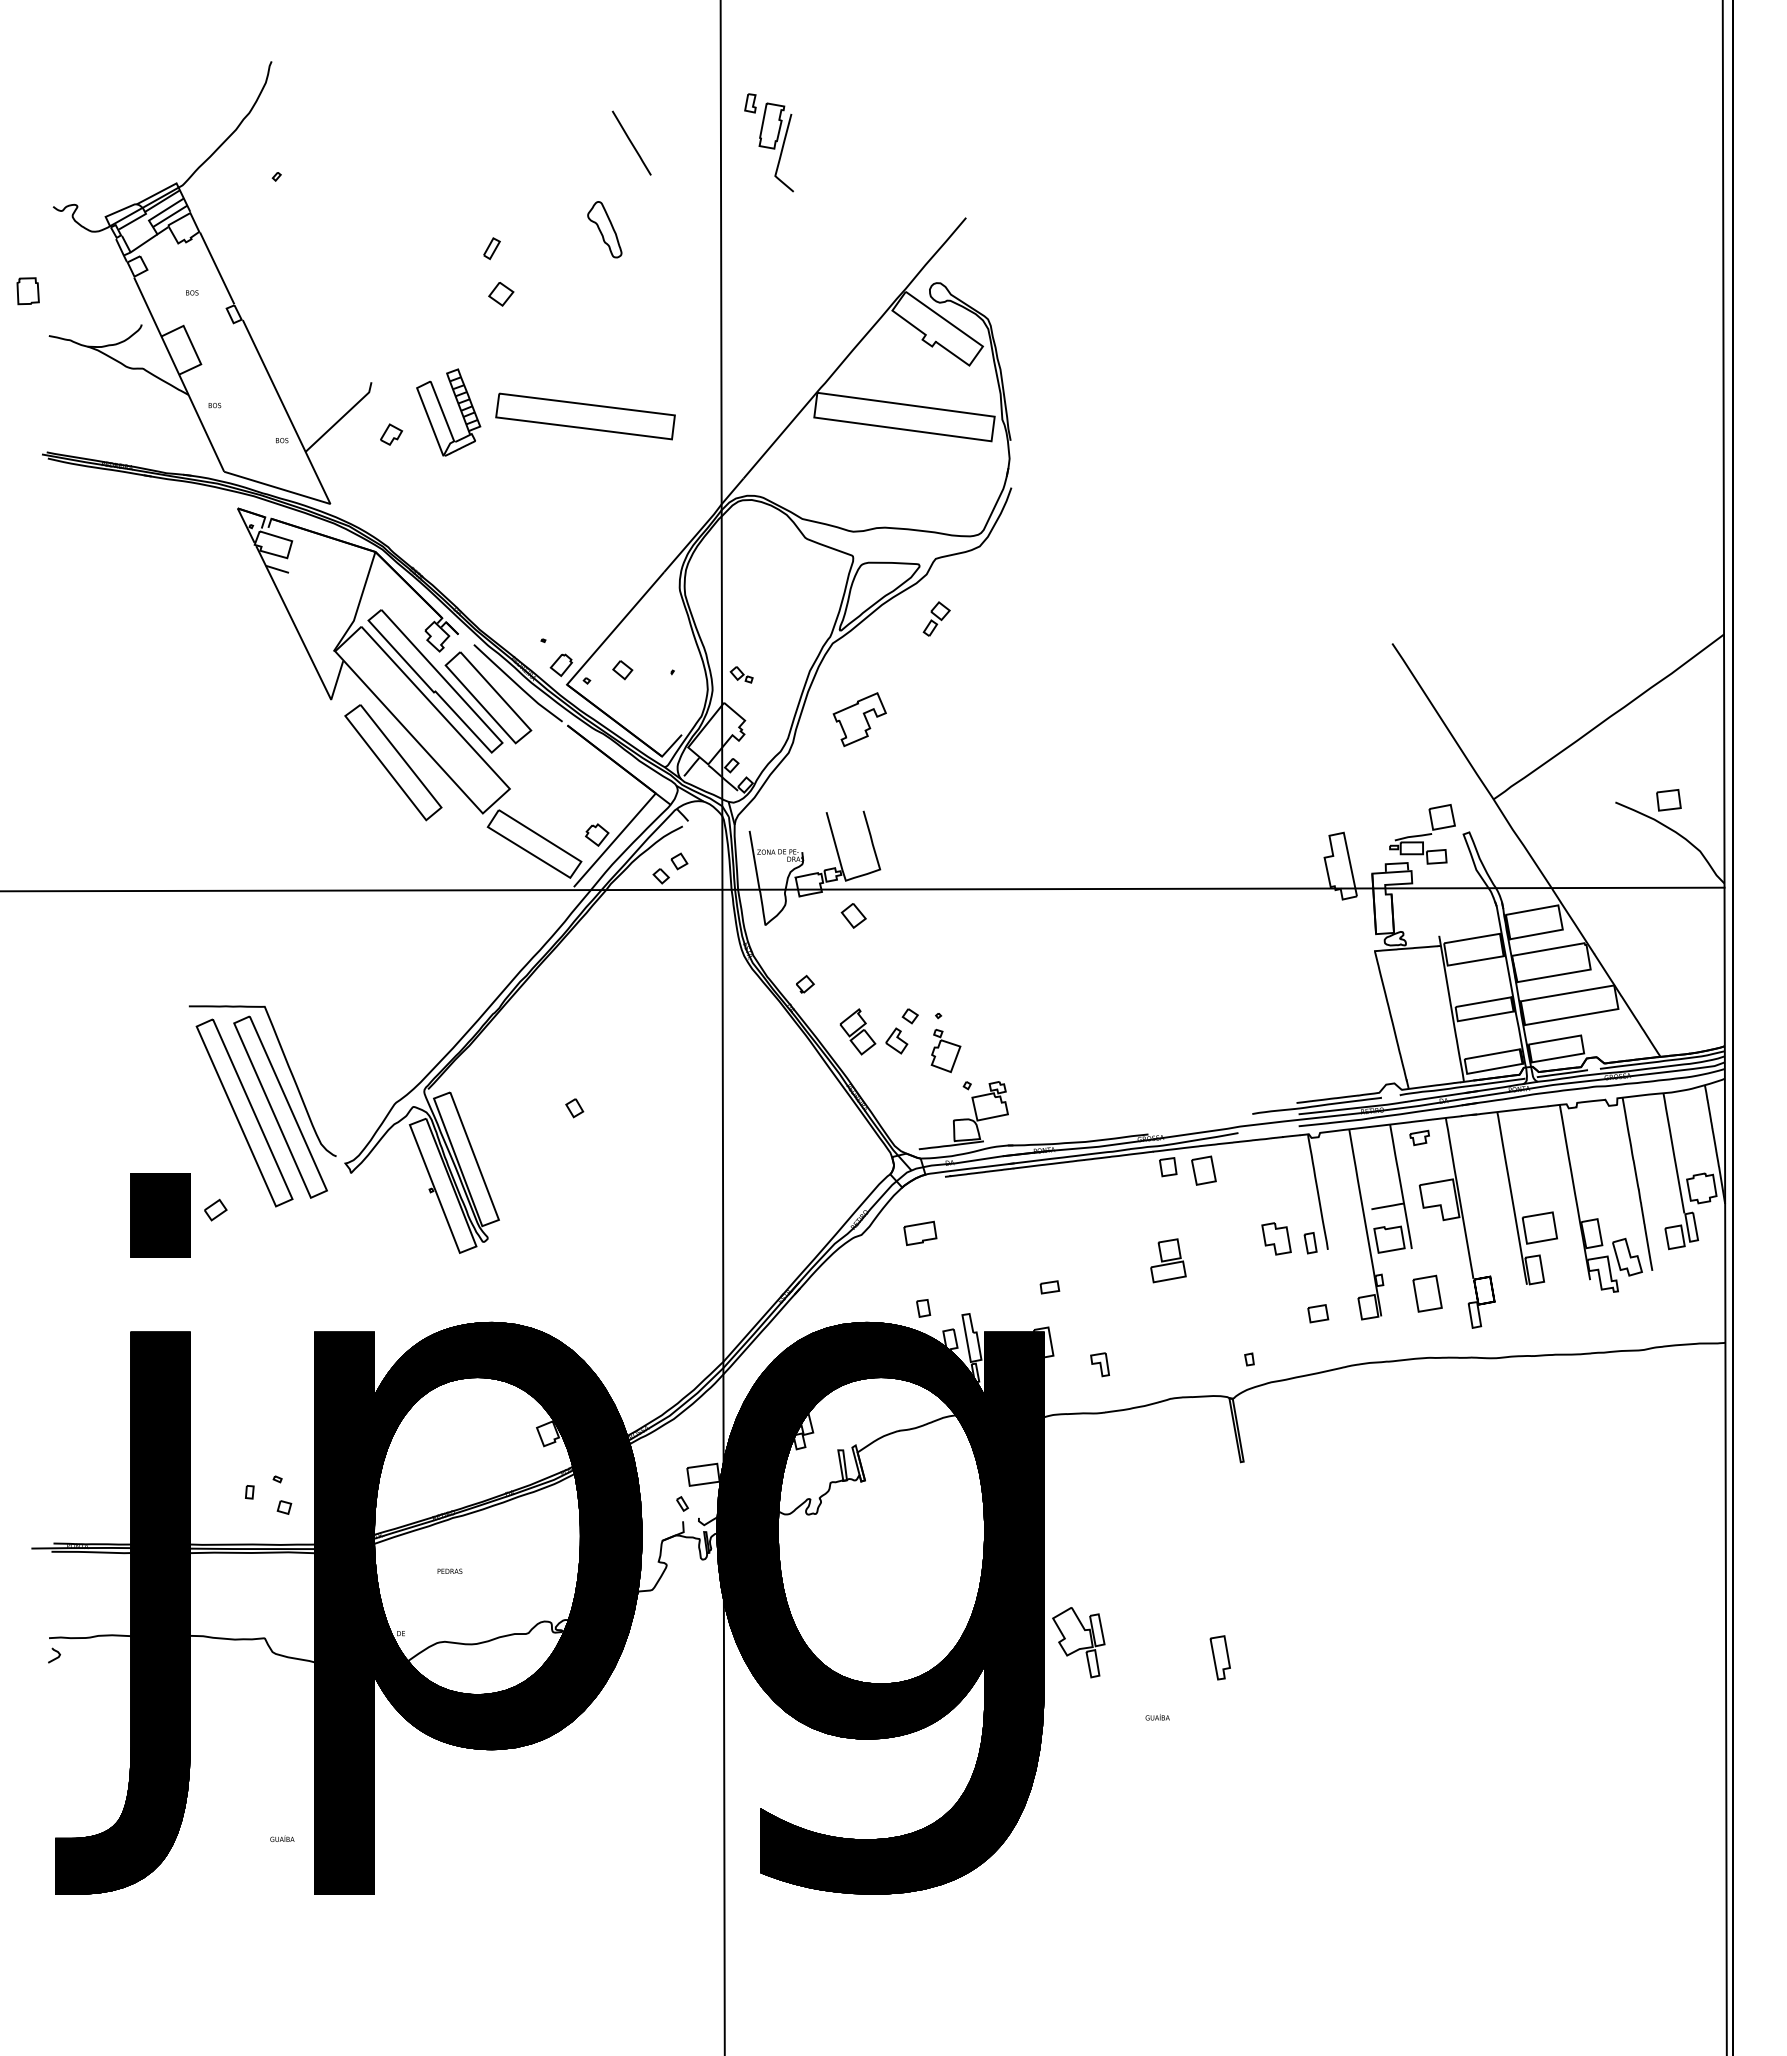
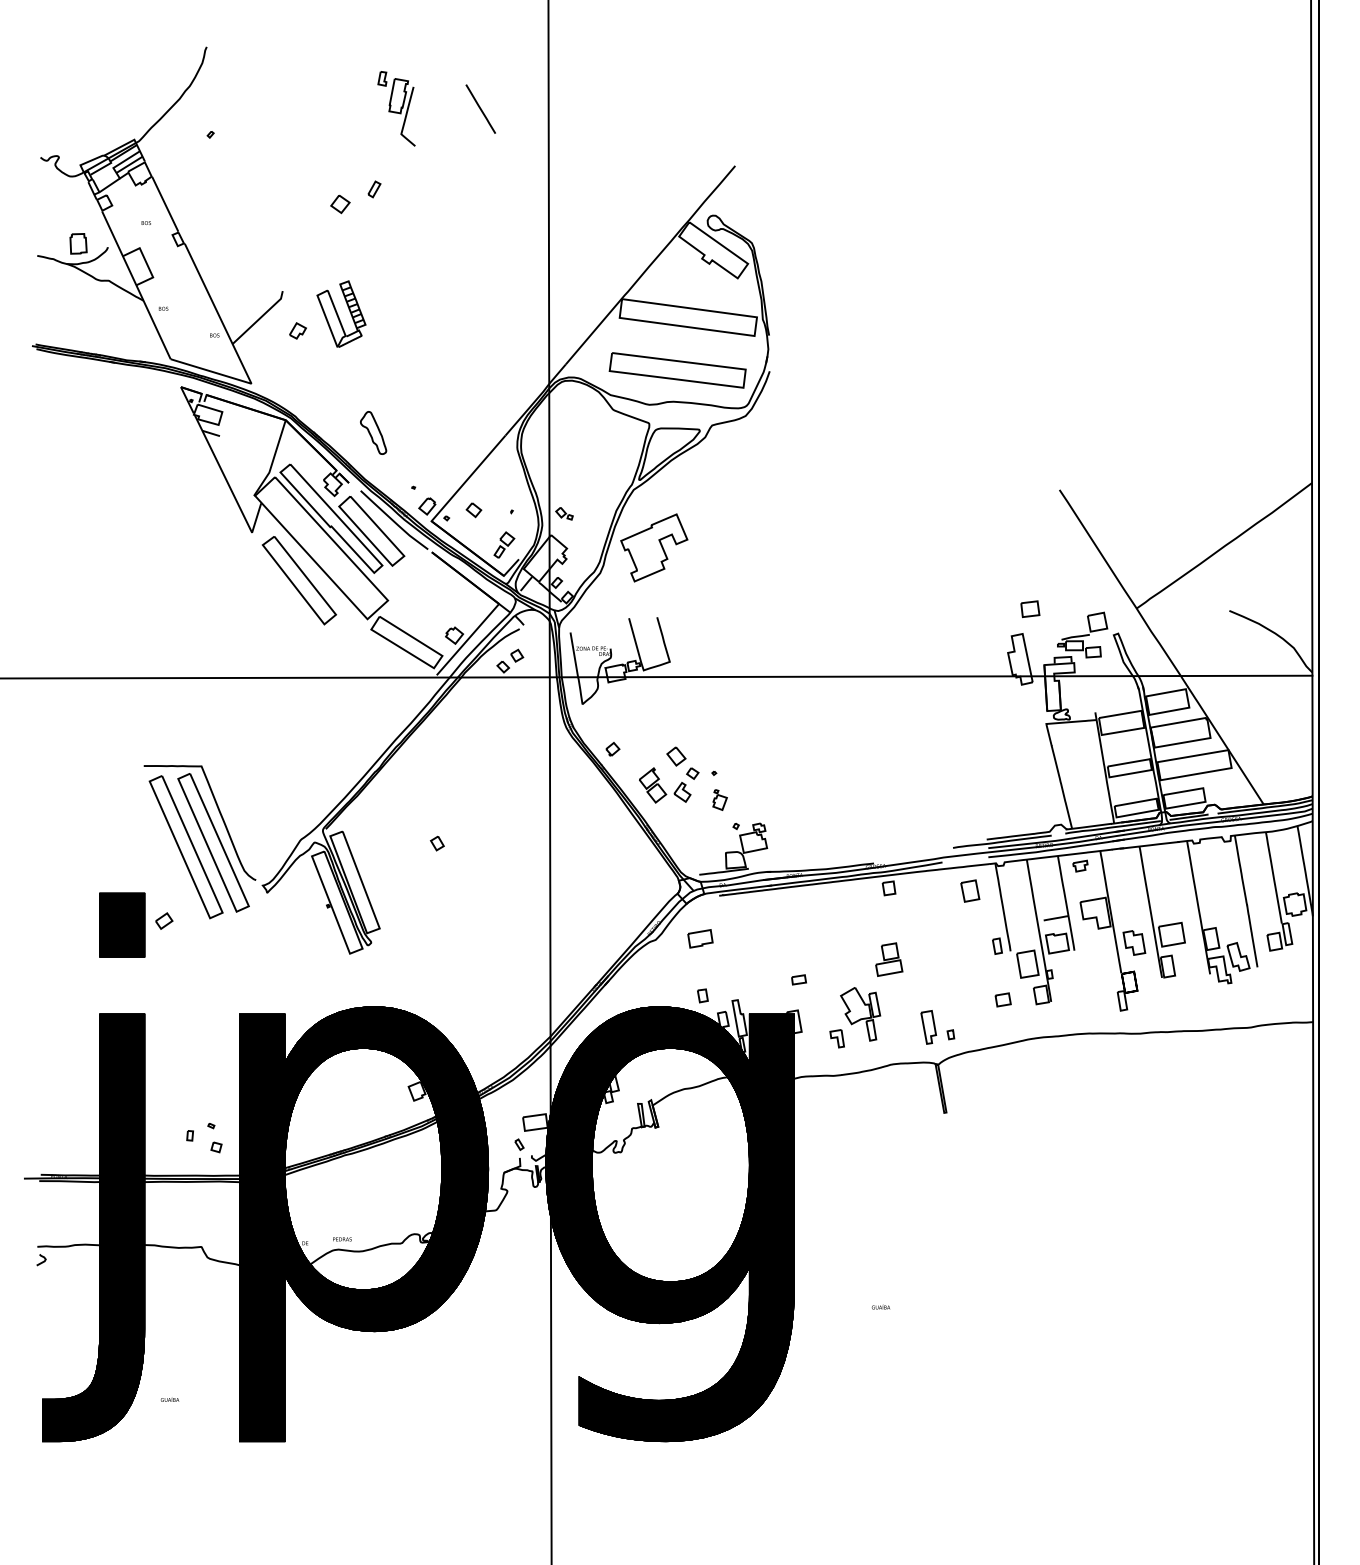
part: (768, 142) -> (396, 108), moved
part: (604, 229) -> (373, 432), moved
part: (27, 291) -> (78, 244), moved
part: (501, 294) -> (340, 204), moved
part: (585, 416) -> (677, 370), moved
part: (936, 618) -> (504, 544), moved
part: (859, 719) -> (654, 547), size x1.67
part: (1668, 800) -> (1030, 609), moved
part: (853, 915) -> (676, 756), moved
part: (946, 1050) -> (720, 799), size x0.62
part: (1203, 1170) -> (969, 890), moved
part: (1276, 1238) -> (1134, 942), moved
part: (1427, 1293) -> (1027, 963), moved
text: (449, 1570) -> (342, 1238), moved
part: (1078, 1642) -> (860, 1014), moved
part: (1219, 1657) -> (928, 1027), moved
text: (282, 1838) -> (170, 1399), moved

